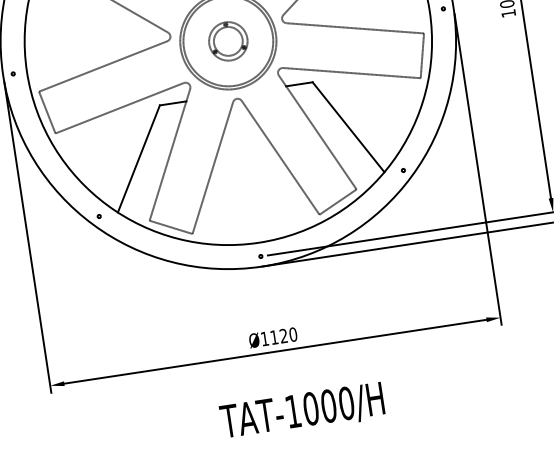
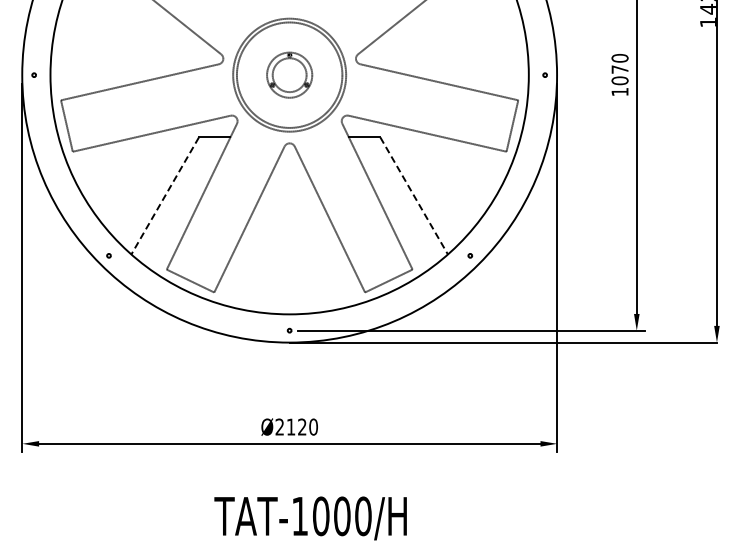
line: (348, 127) -> (414, 196), solid -> dashed
line: (139, 159) -> (165, 196), solid -> dashed
text: (264, 338) -> (279, 426), Ø1120 -> Ø2120

